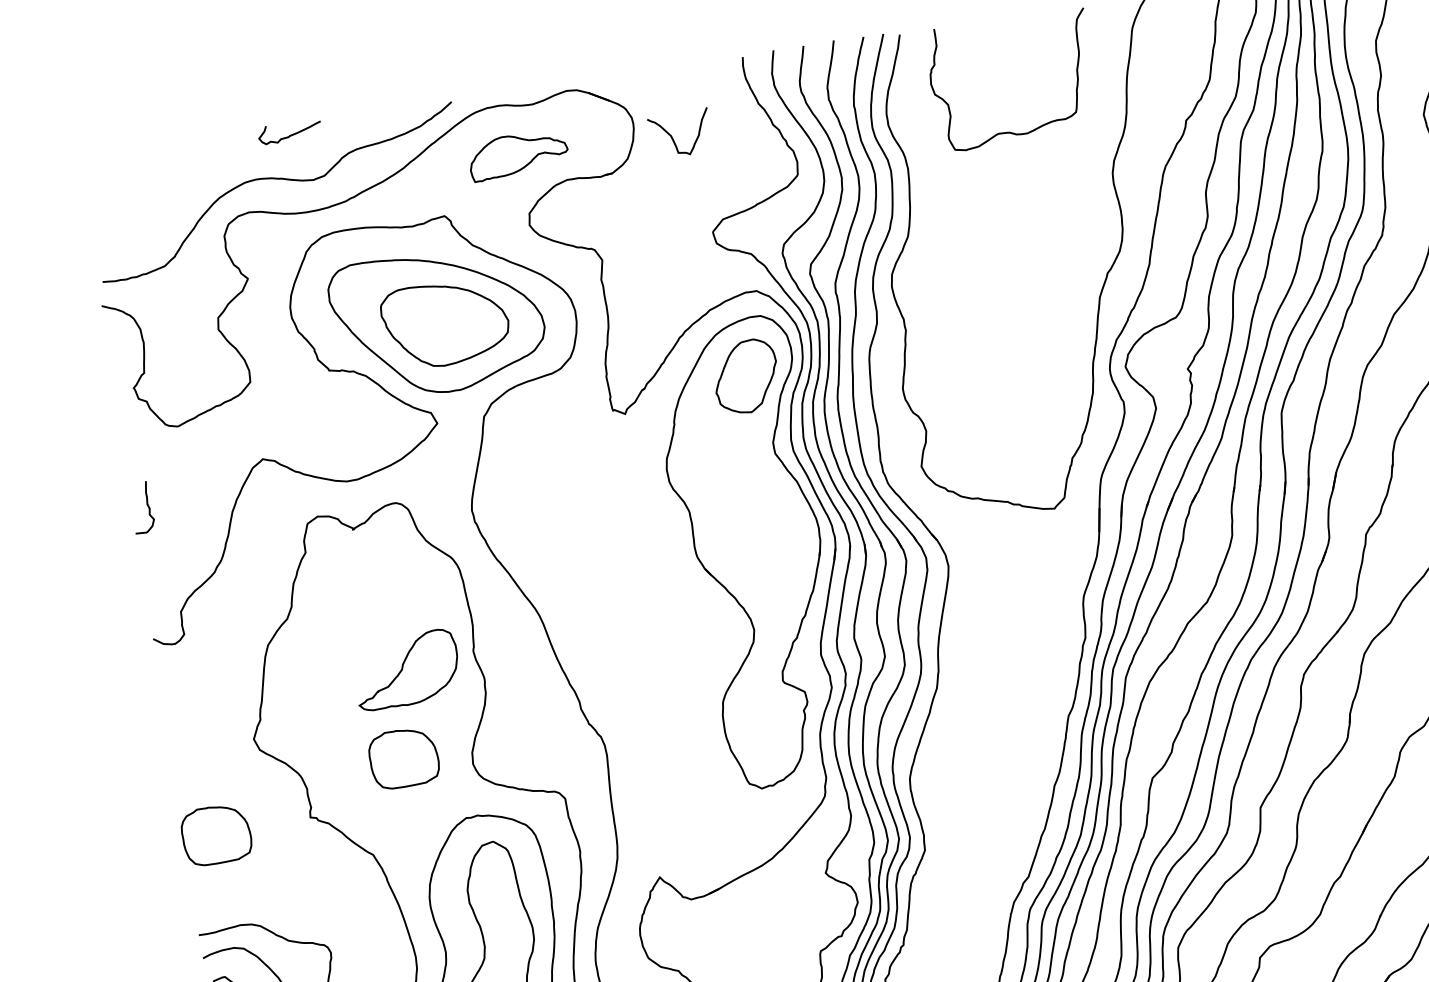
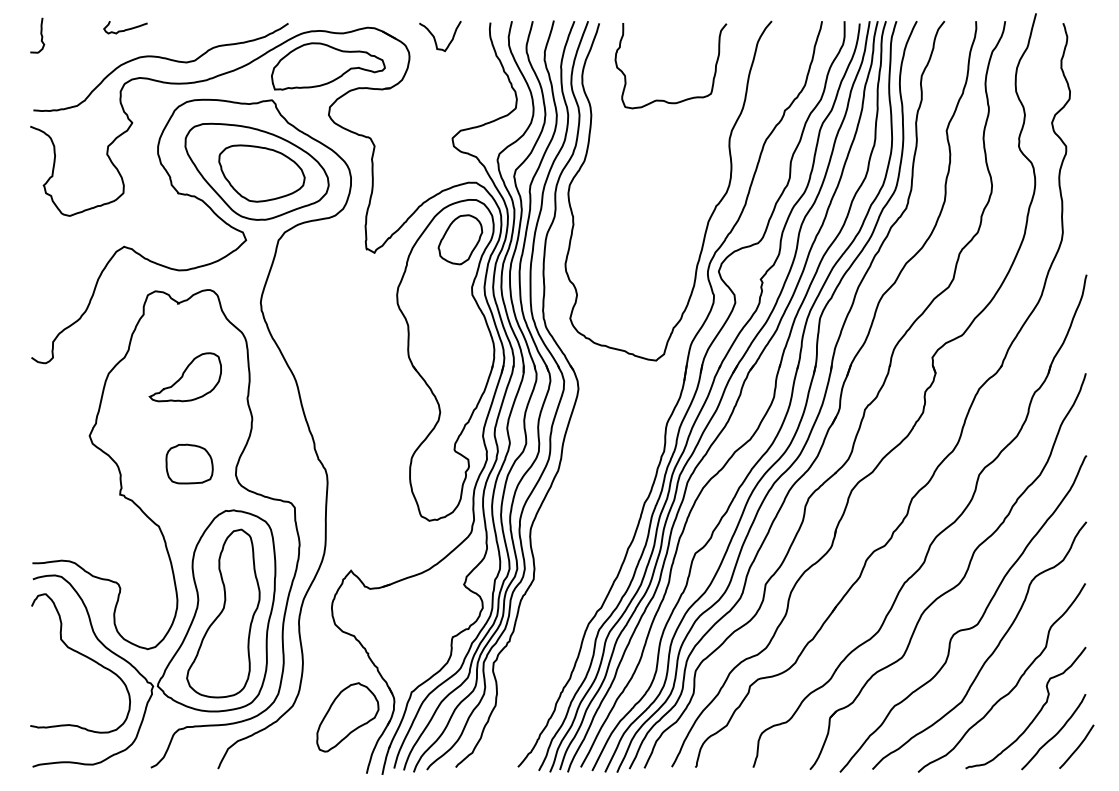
curve: (290, 134) -> (125, 29), moved
curve: (673, 137) -> (435, 38), moved
part: (518, 155) -> (328, 66), size x1.67
curve: (146, 505) -> (40, 34), moved
part: (405, 670) -> (184, 377), moved
part: (216, 834) -> (54, 496), removed

